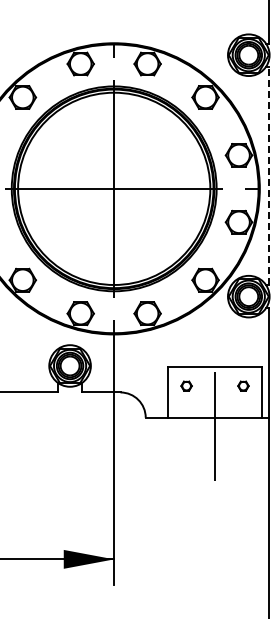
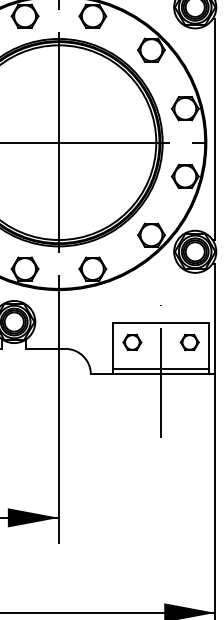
line: (268, 175) -> (215, 129), dashed -> solid
part: (186, 385) -> (132, 341), size x1.67
part: (243, 385) -> (189, 341), size x1.67
line: (214, 412) -> (160, 369), added

